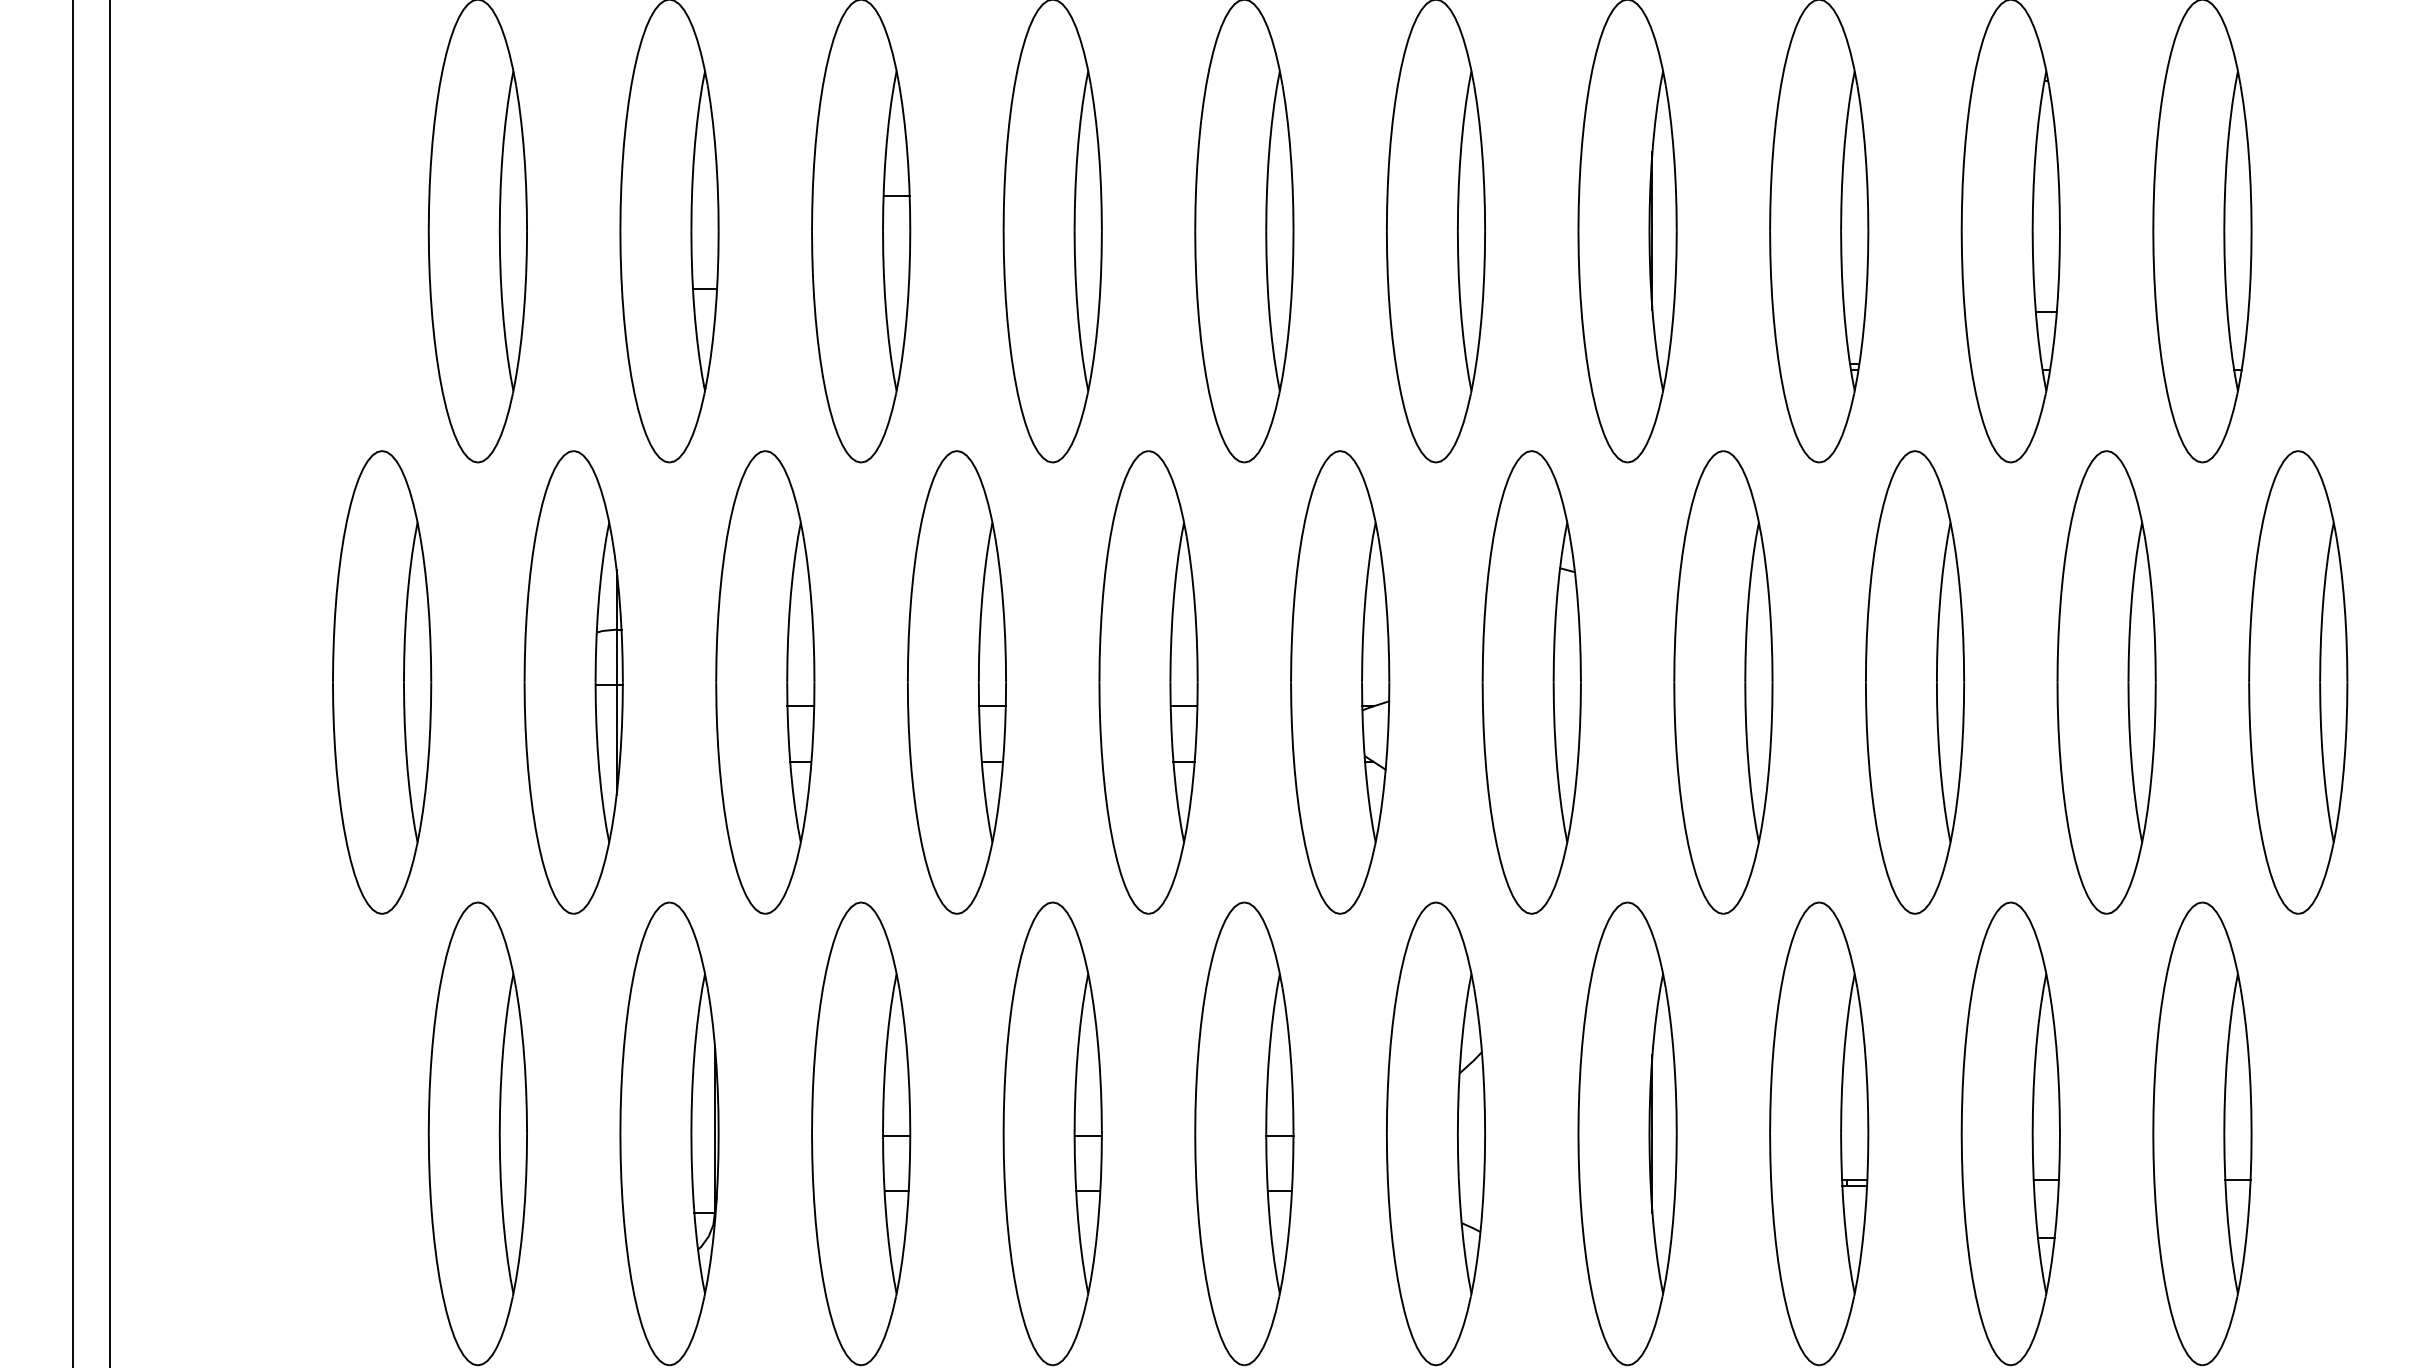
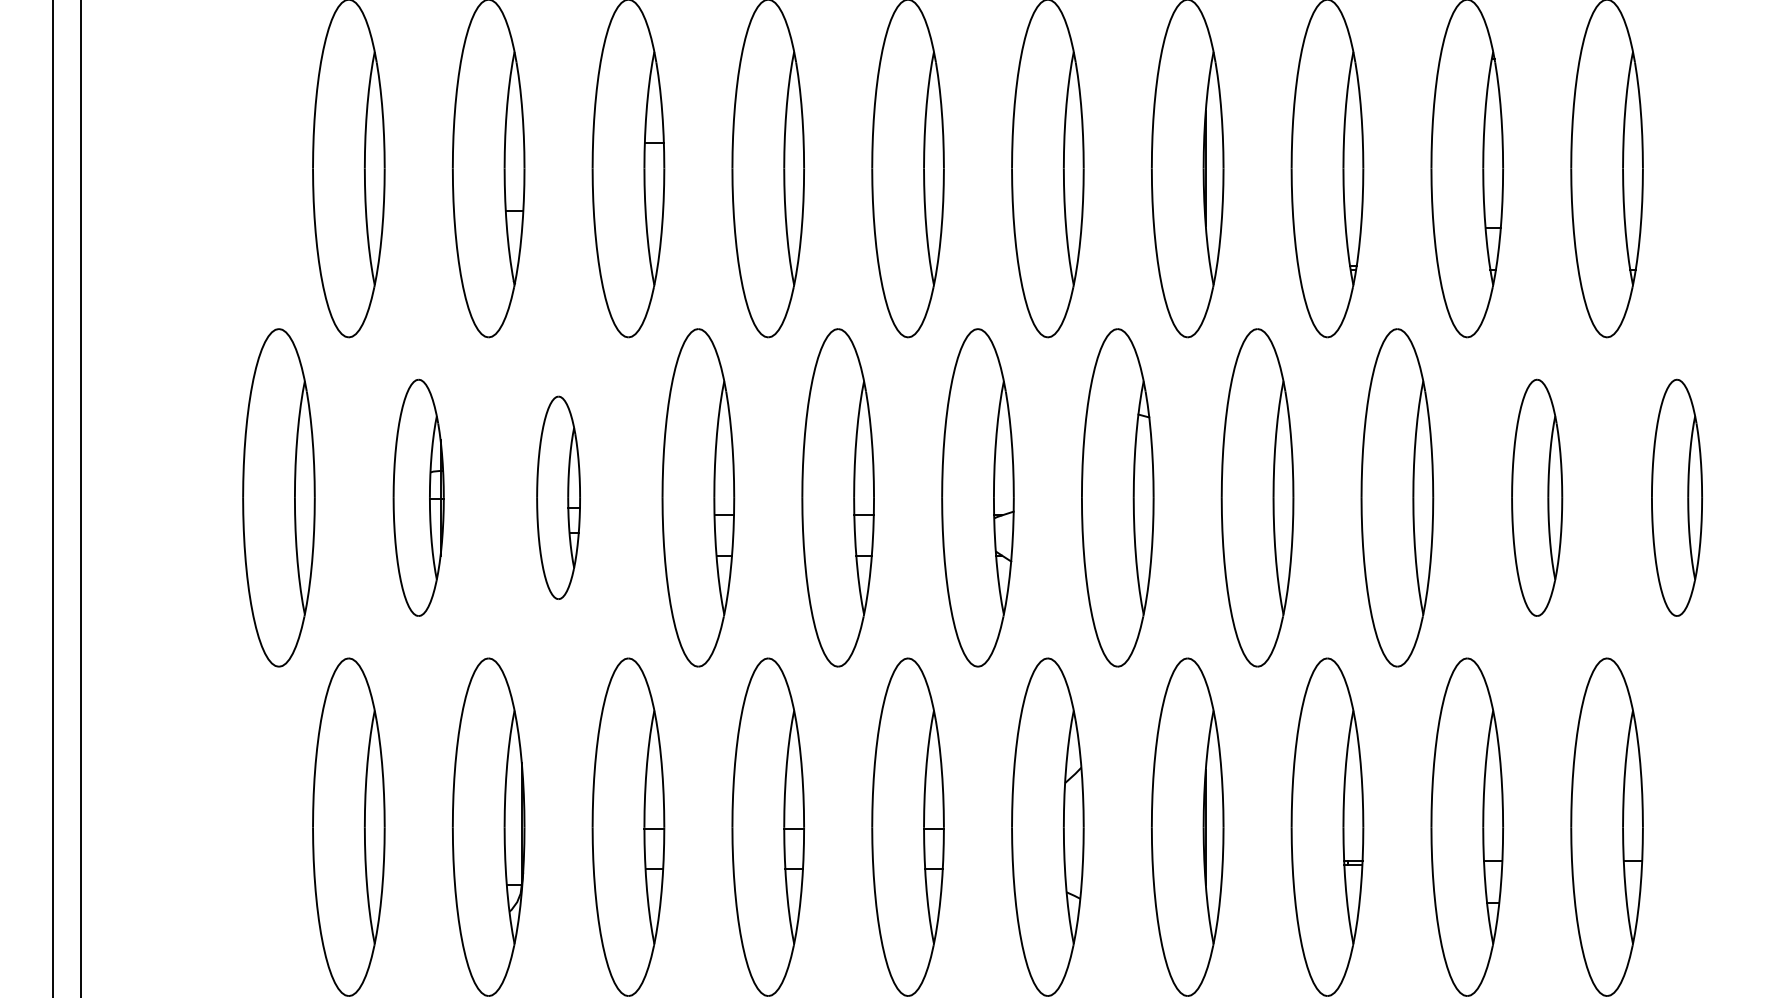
part: (573, 682) -> (418, 497), size x0.7
part: (765, 682) -> (558, 497), size x0.6
part: (2106, 682) -> (1537, 497), size x0.7
part: (2298, 682) -> (1677, 497), size x0.7

